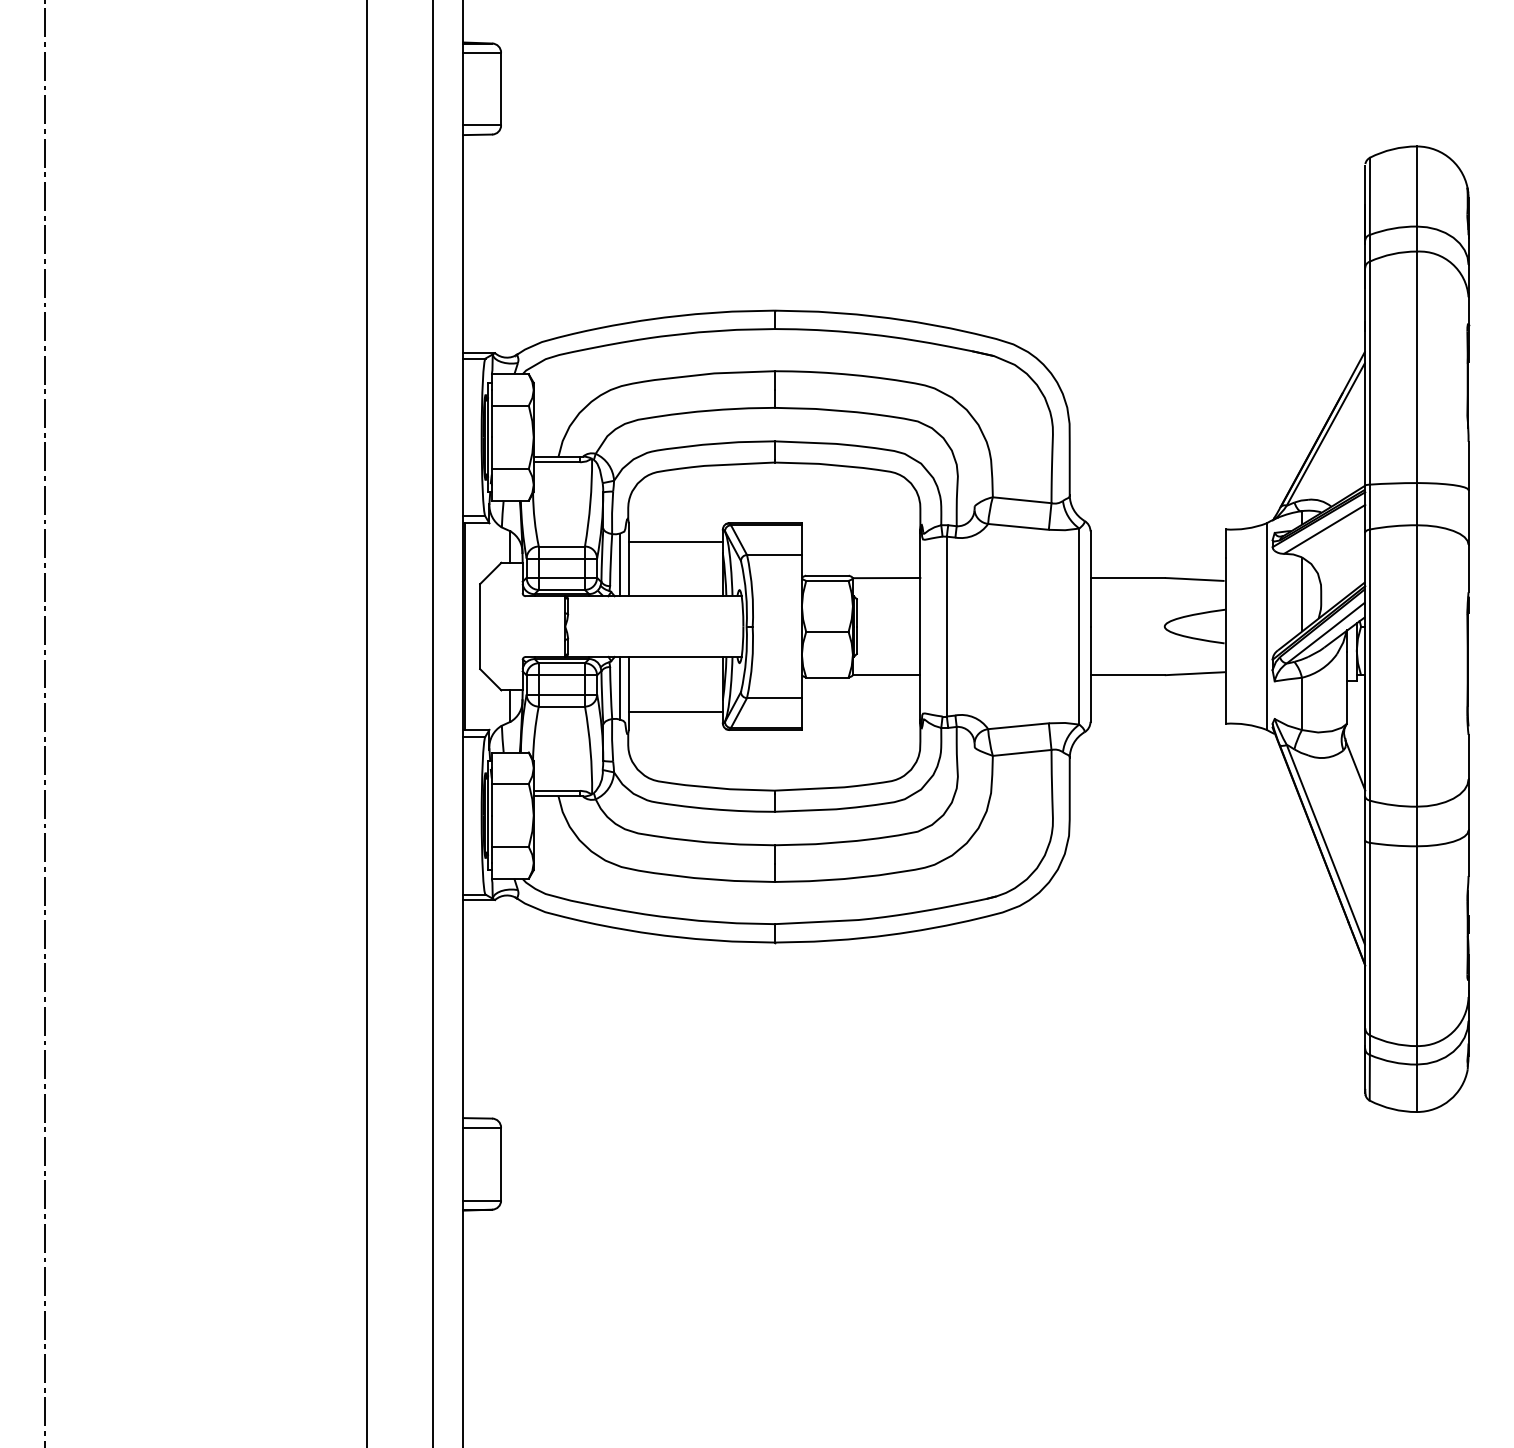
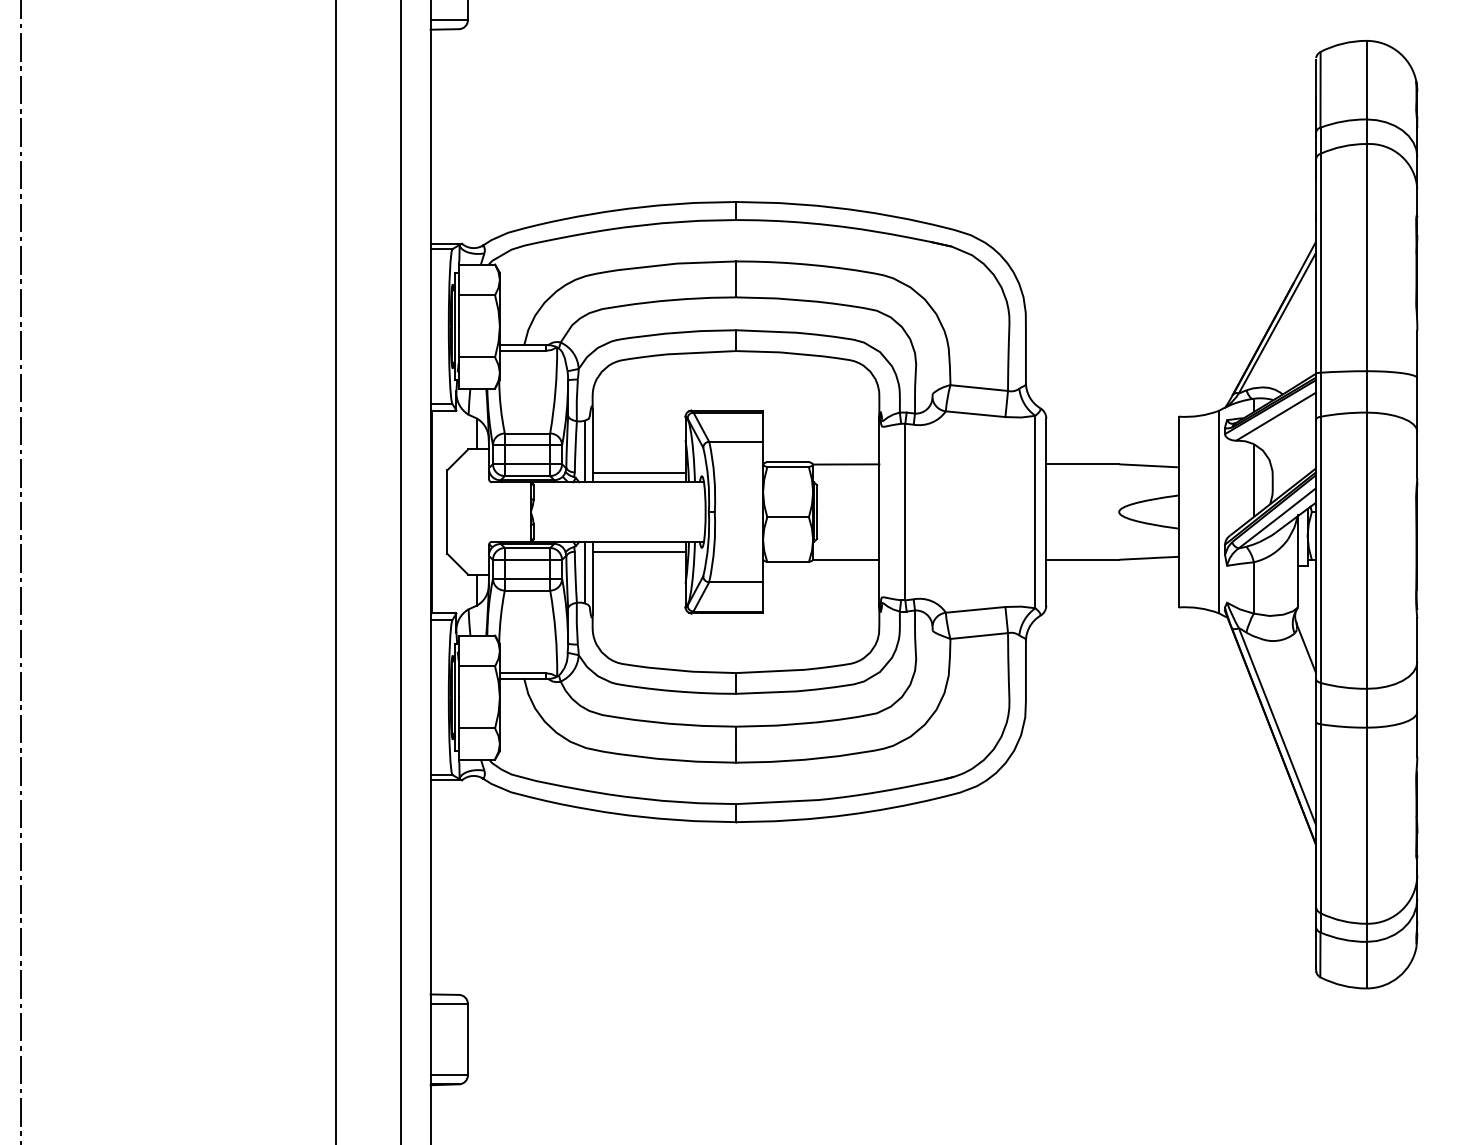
line: (675, 541) -> (639, 472), moved
line: (675, 711) -> (639, 552), moved

